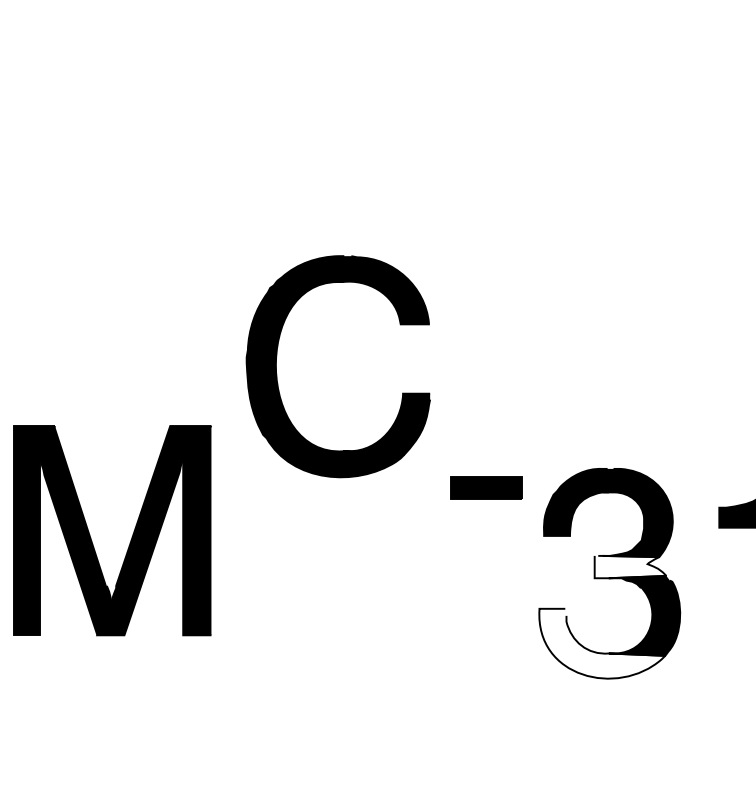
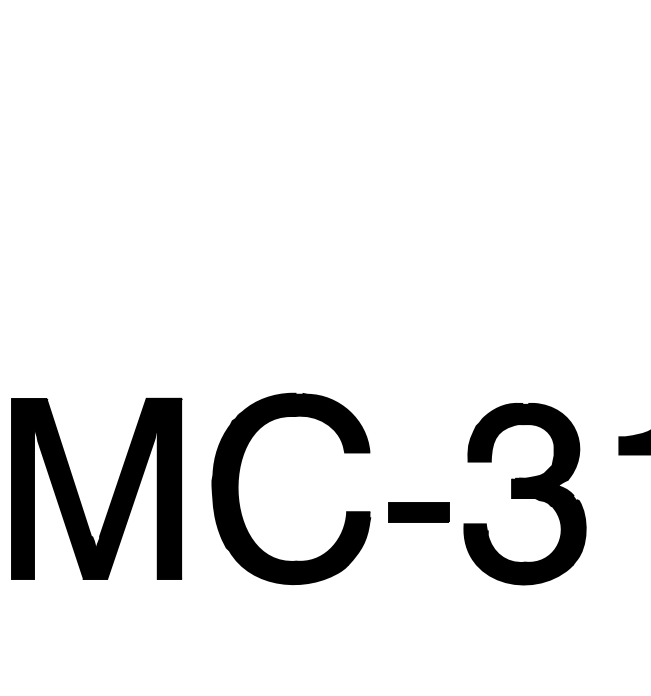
part: (277, 374) -> (238, 495), moved
part: (486, 487) -> (418, 512), moved
part: (131, 537) -> (113, 494), moved
fill: (630, 566) -> (542, 487), added
fill: (602, 643) -> (518, 554), added

